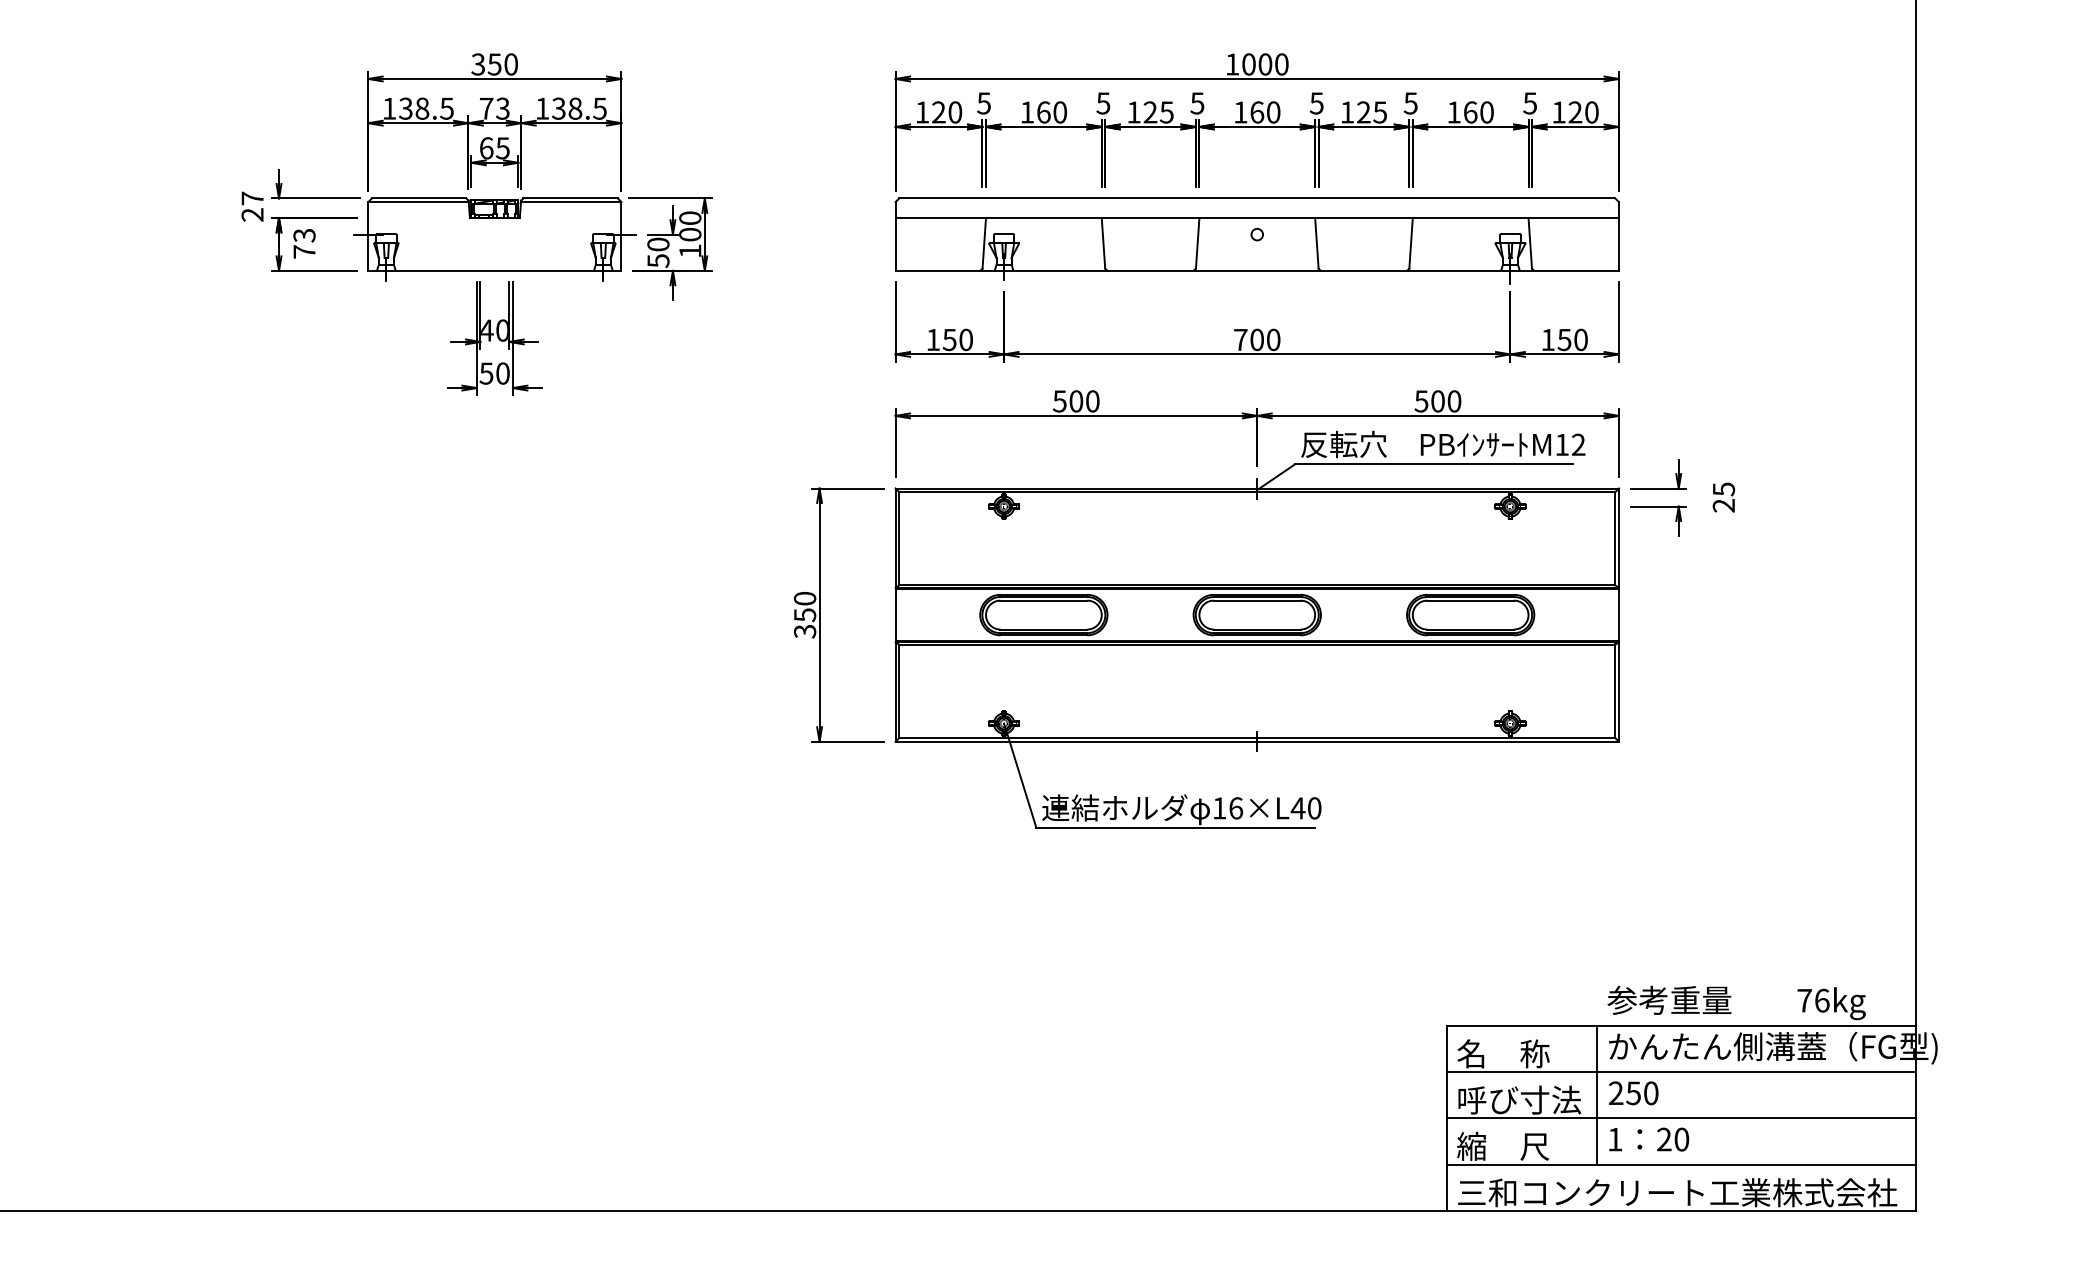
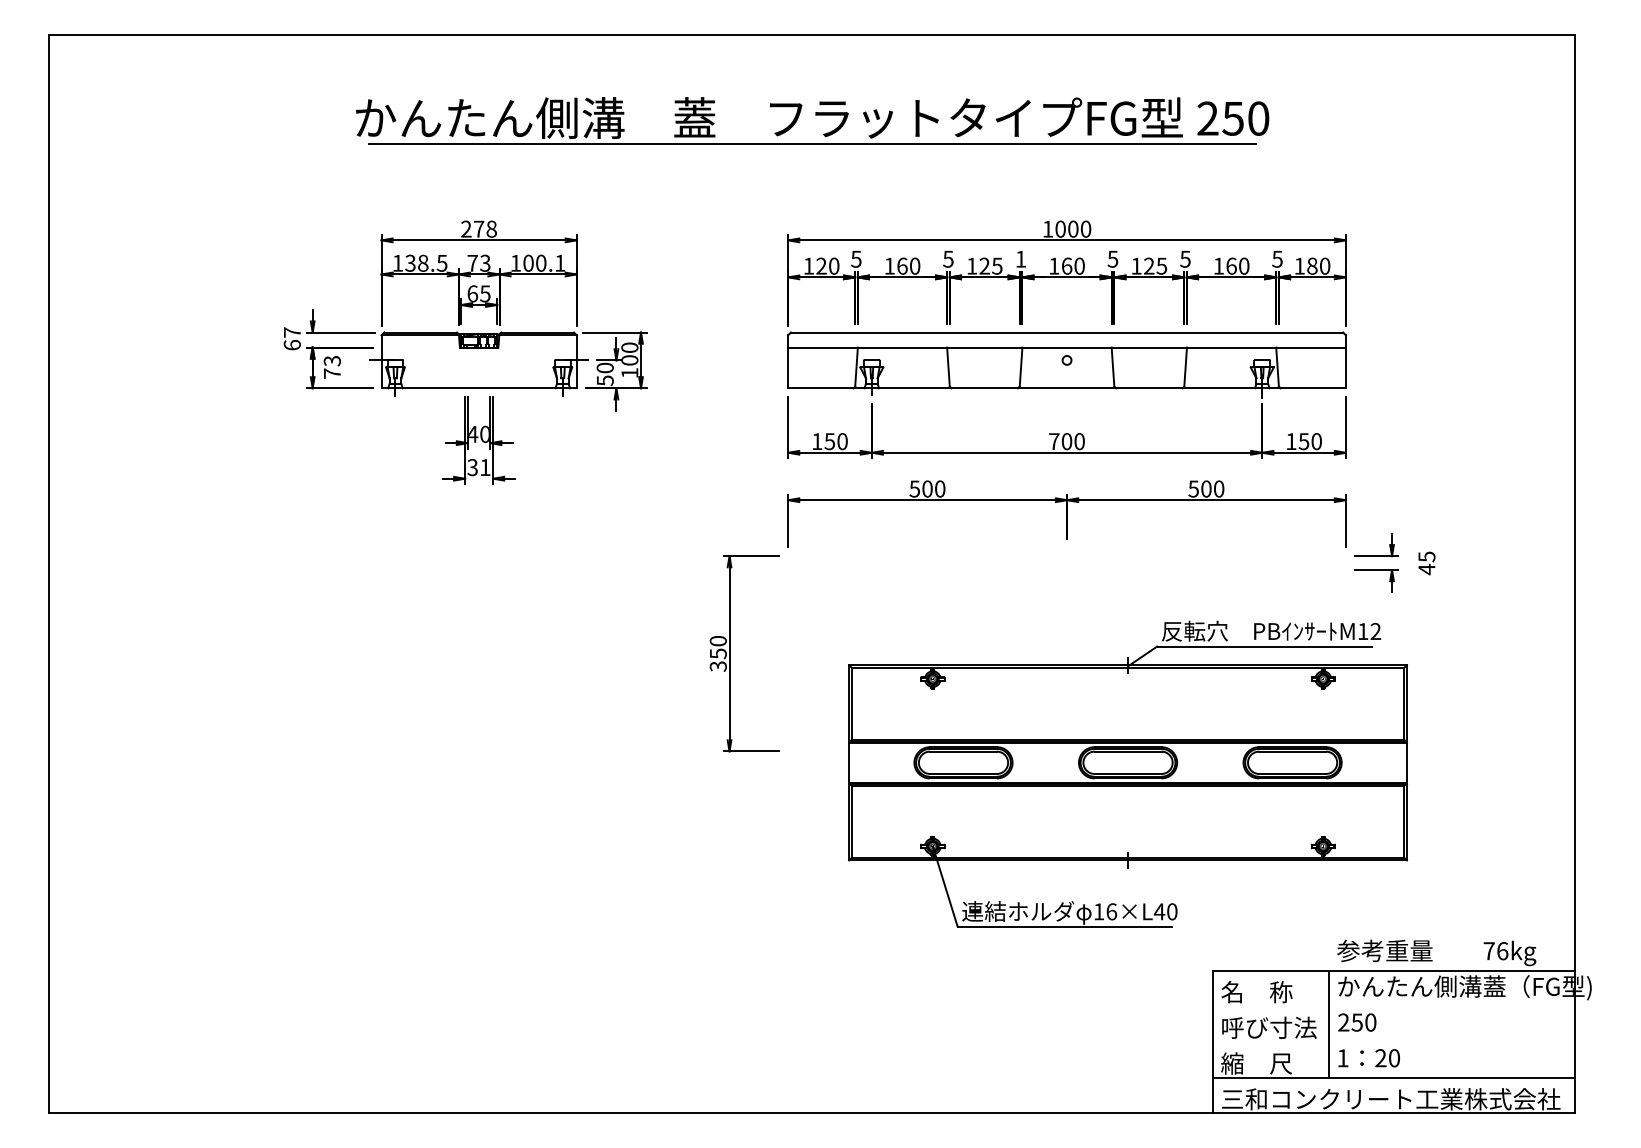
text: (494, 63) -> (478, 228), 350 -> 278
text: (1196, 102) -> (1020, 258), 5 -> 1
text: (579, 108) -> (544, 263), 138.5 -> 100.1
text: (1575, 111) -> (1312, 265), 120 -> 180
text: (251, 213) -> (291, 344), 27 -> 67
text: (495, 373) -> (479, 467), 50 -> 31
text: (1723, 505) -> (1426, 569), 25 -> 45
part: (1256, 628) -> (1127, 773), moved
line: (1680, 1072) -> (1393, 1006), removed
line: (1680, 1117) -> (1393, 1041), removed

